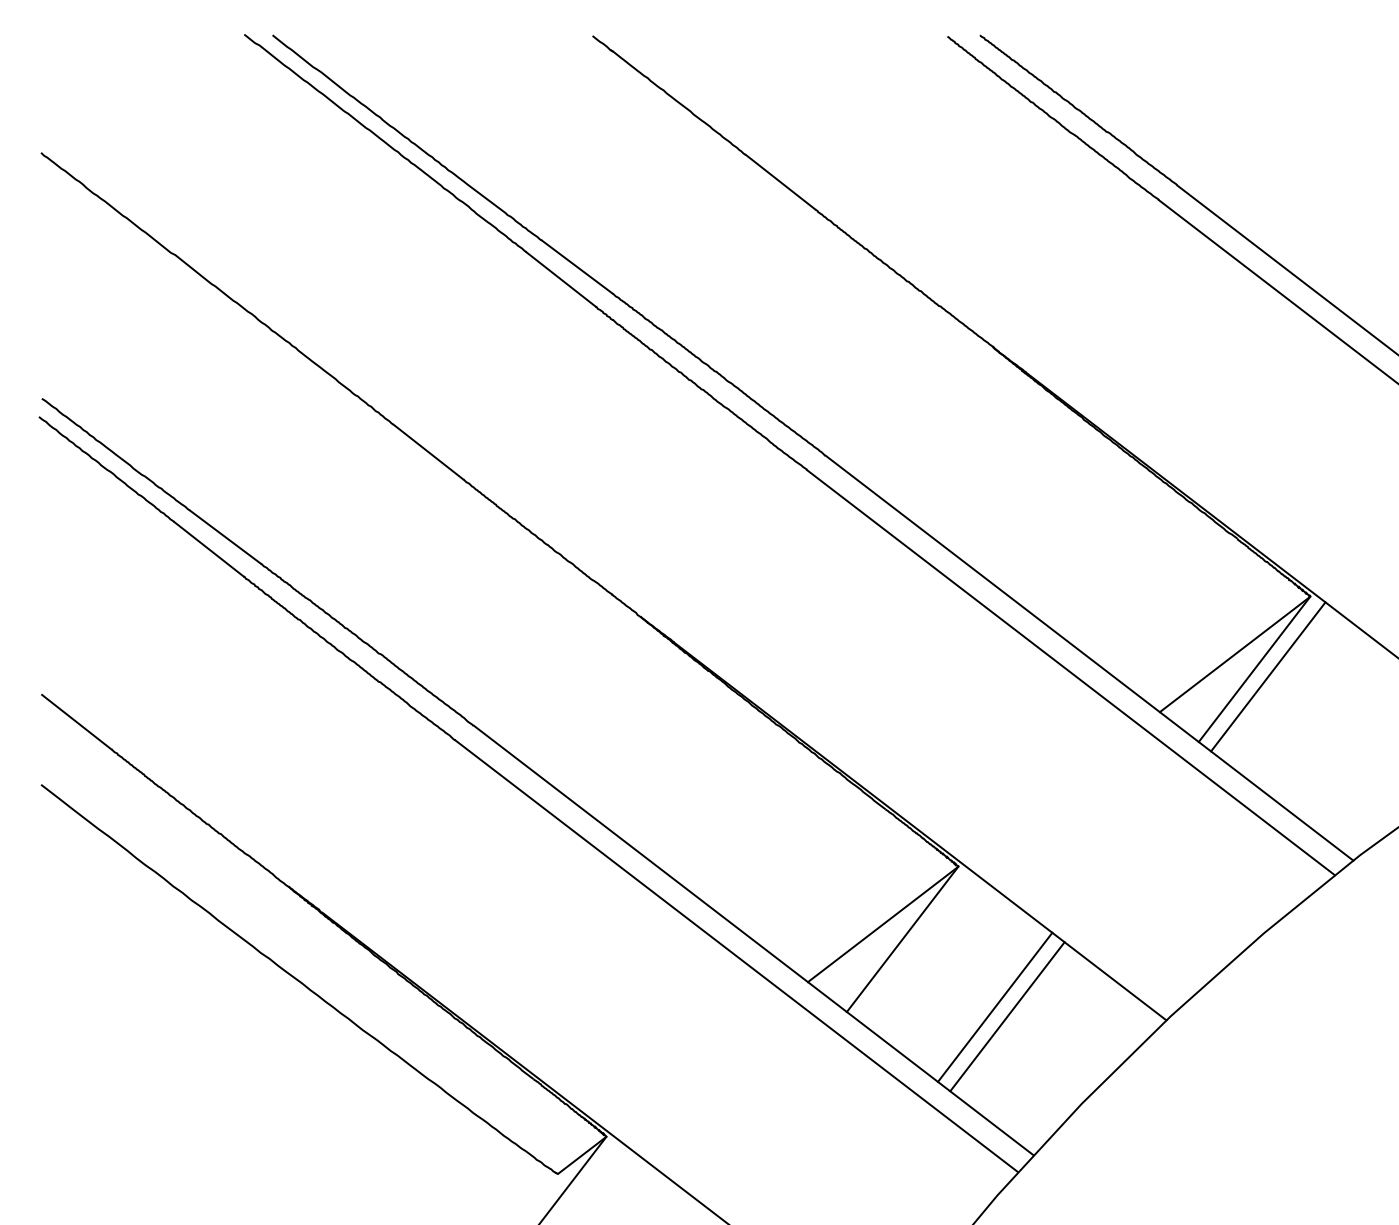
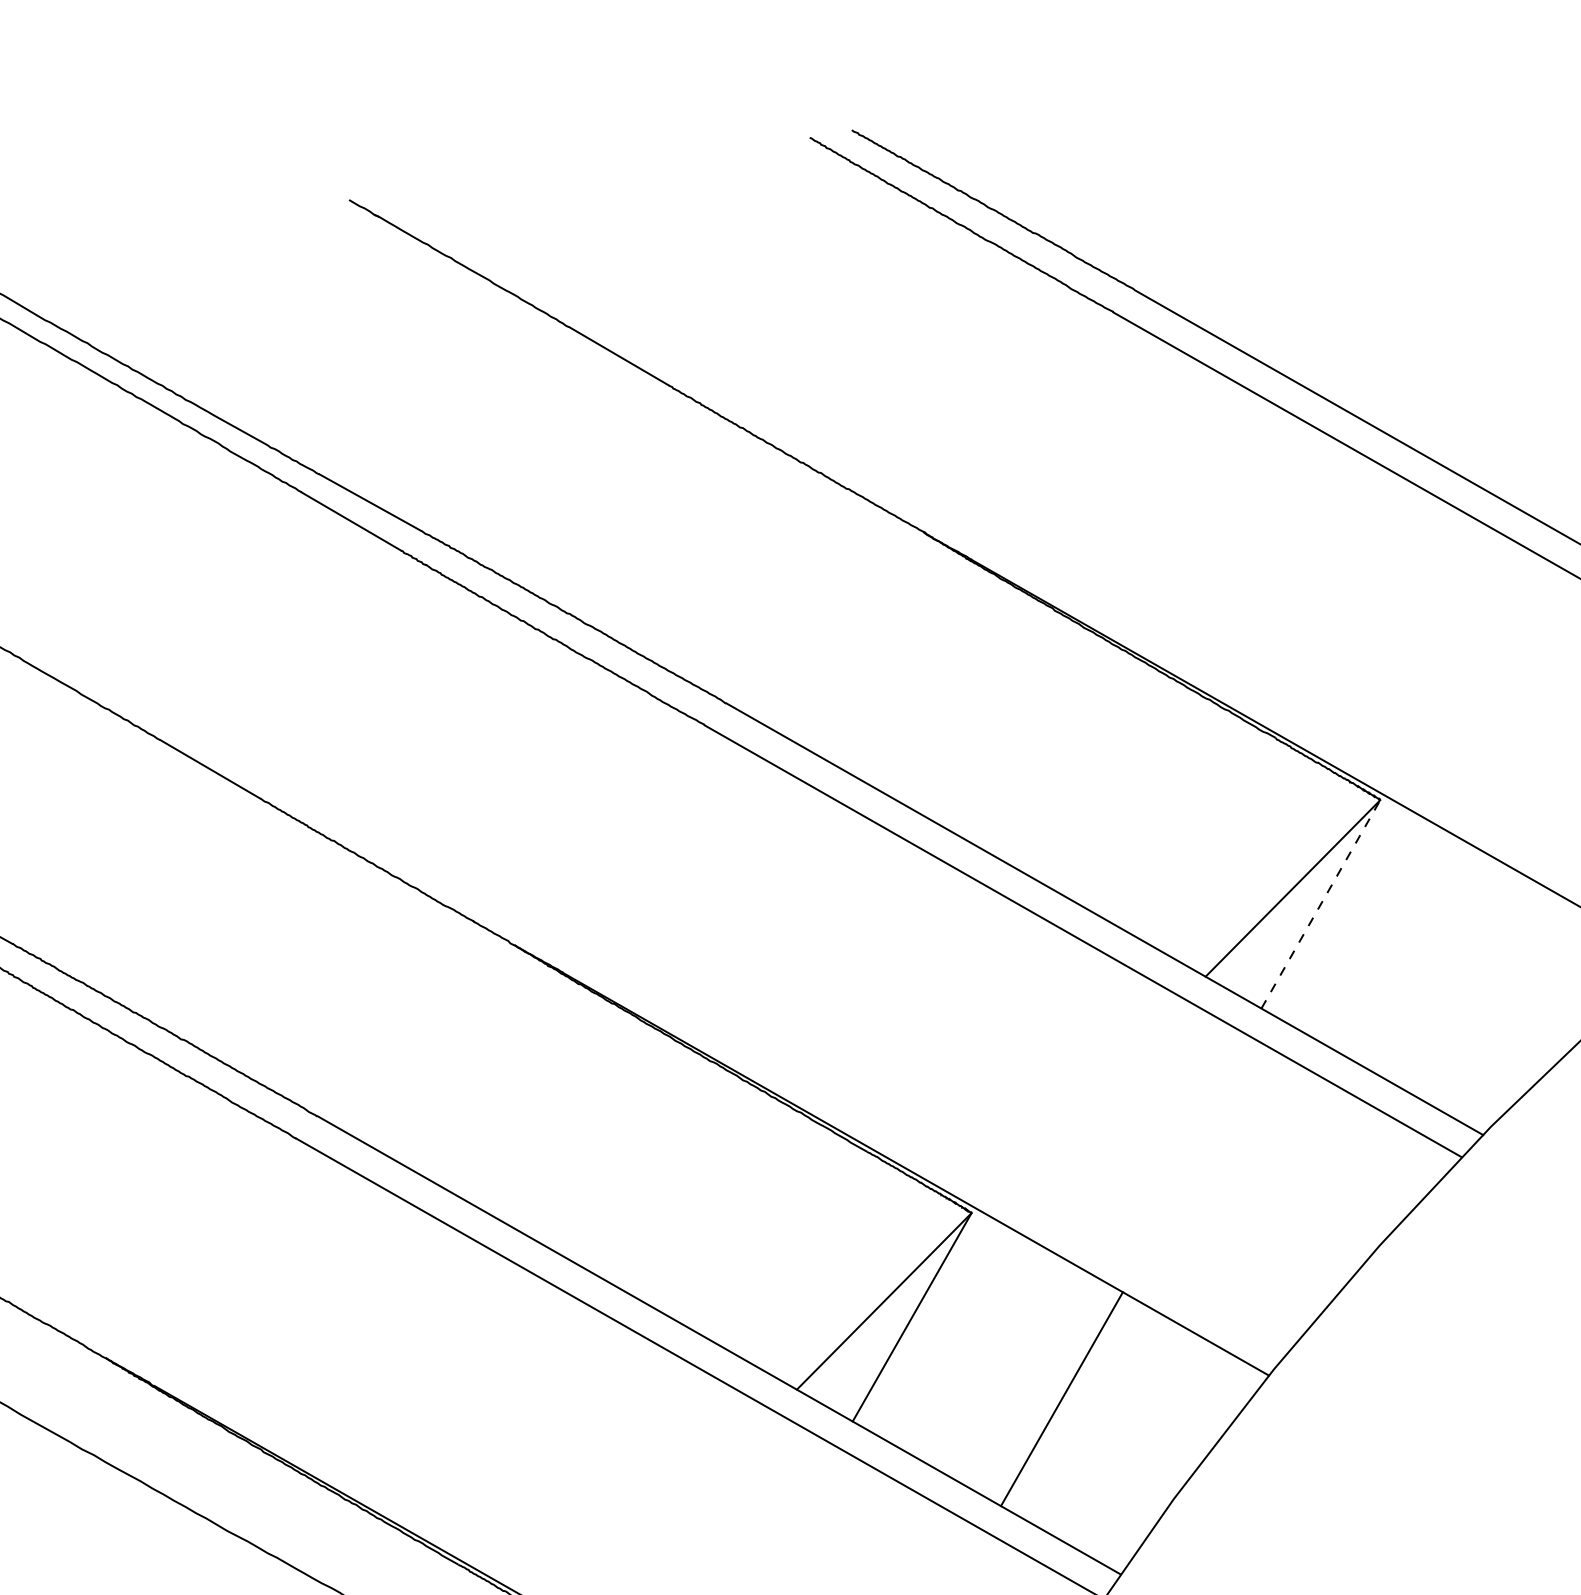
line: (1254, 669) -> (1320, 904), solid -> dashed
line: (1268, 676) -> (1340, 911), removed
line: (995, 1006) -> (1044, 1387), removed

